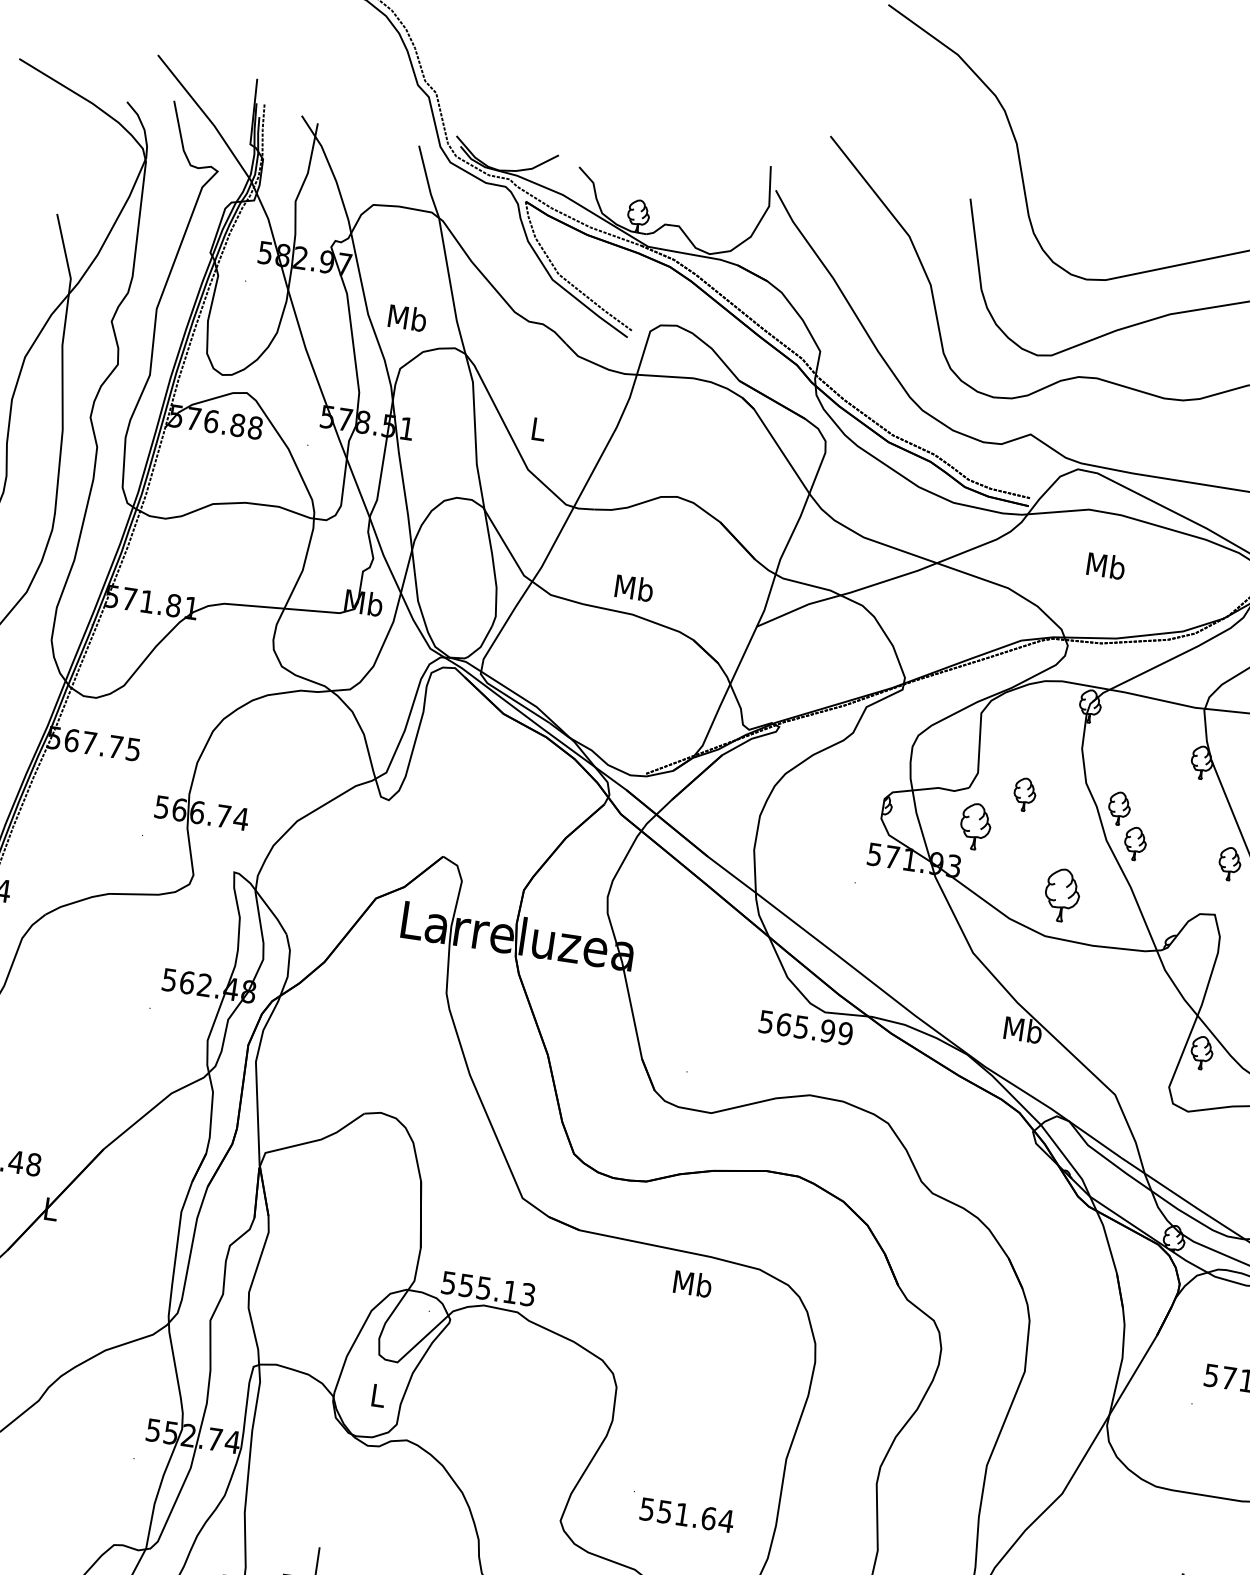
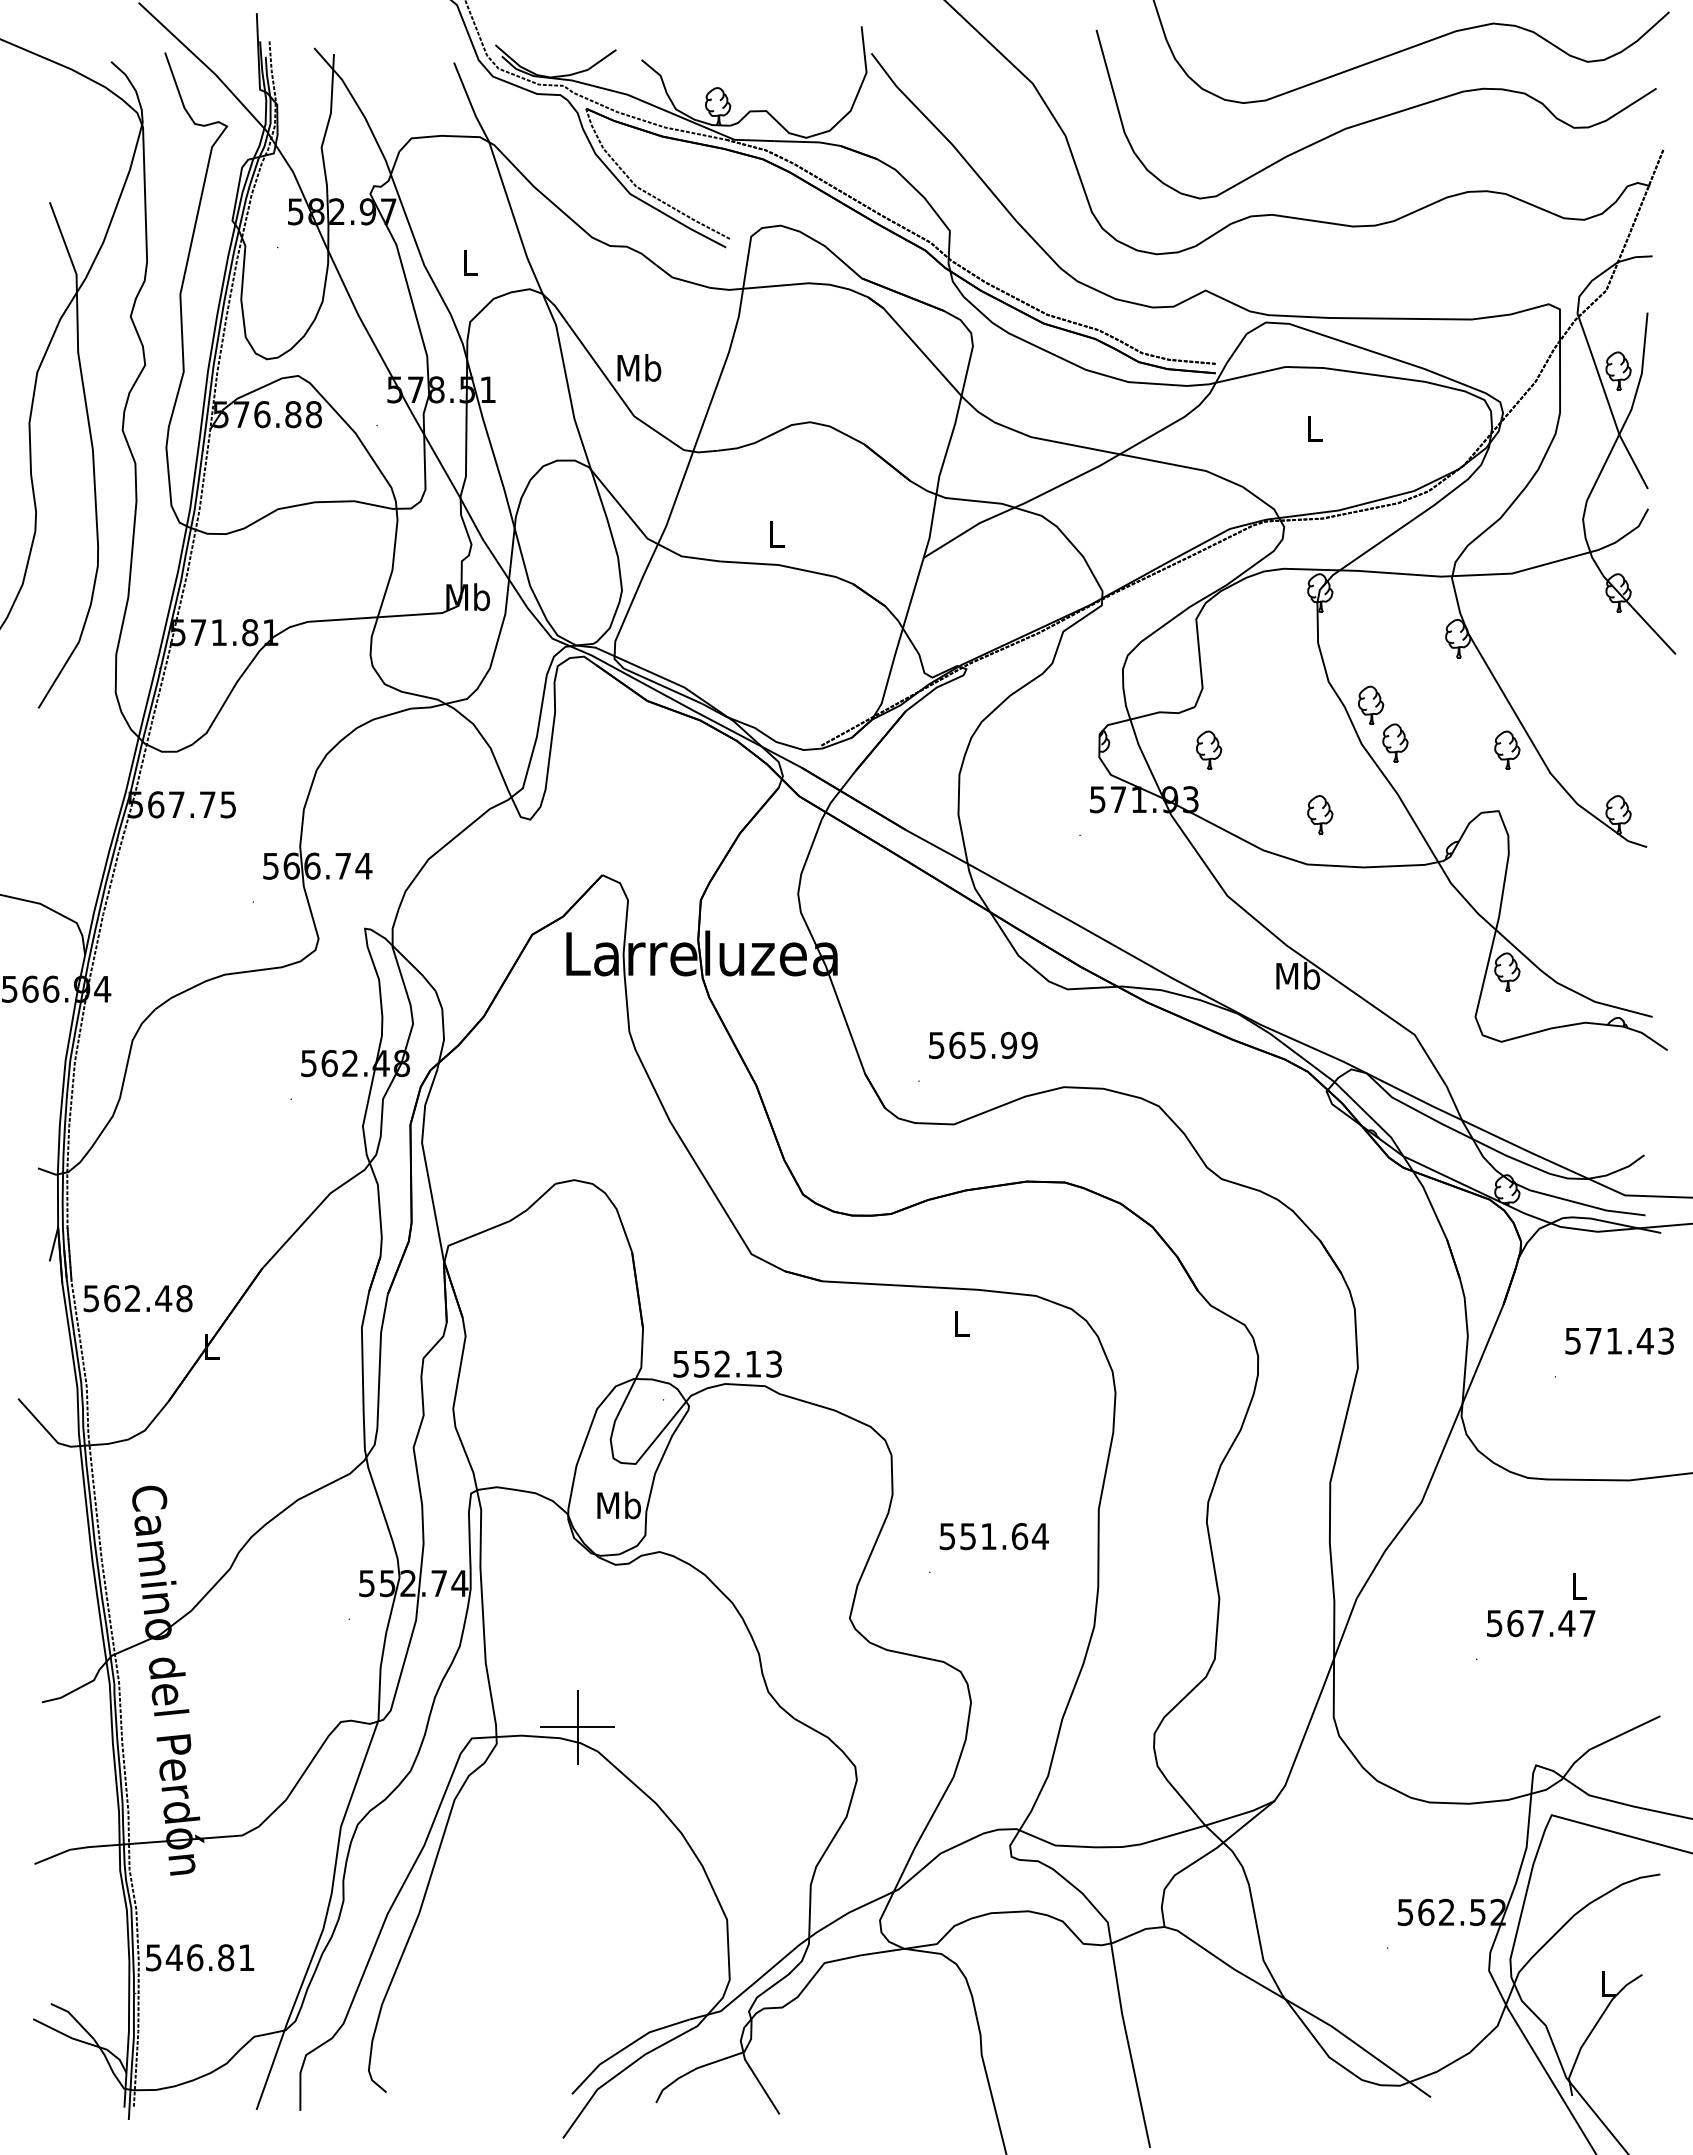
text: (407, 317) -> (469, 262), Mb -> L
text: (538, 428) -> (639, 367), L -> Mb
text: (1106, 565) -> (1314, 428), Mb -> L
text: (634, 588) -> (776, 534), Mb -> L
part: (1025, 793) -> (1260, 704), removed
part: (976, 825) -> (1209, 749), size x0.71
part: (1062, 895) -> (1320, 814), size x0.62
text: (806, 1027) -> (983, 1044), moved
text: (692, 1283) -> (961, 1323), Mb -> L
text: (483, 1287) -> (721, 1363), 555.13 -> 552.13
text: (378, 1395) -> (619, 1505), L -> Mb
text: (686, 1515) -> (993, 1536), moved

